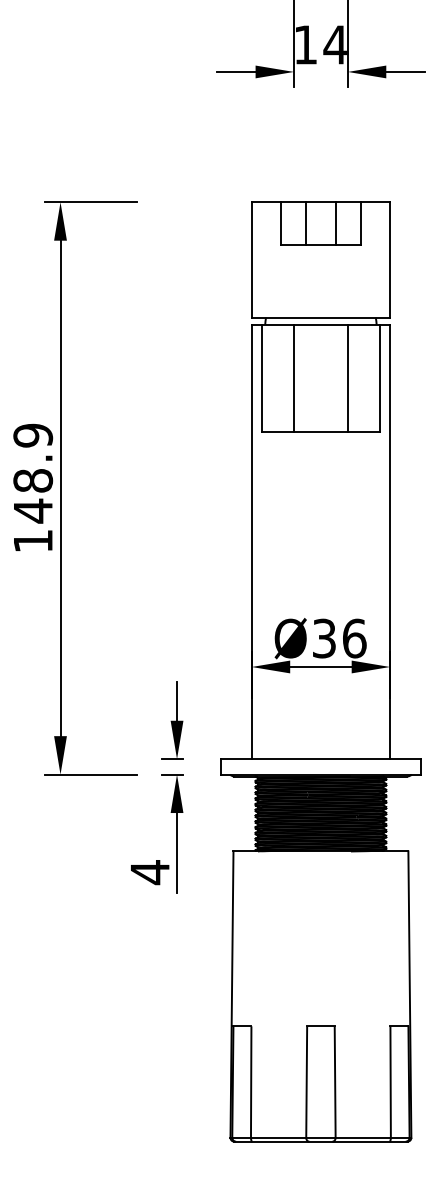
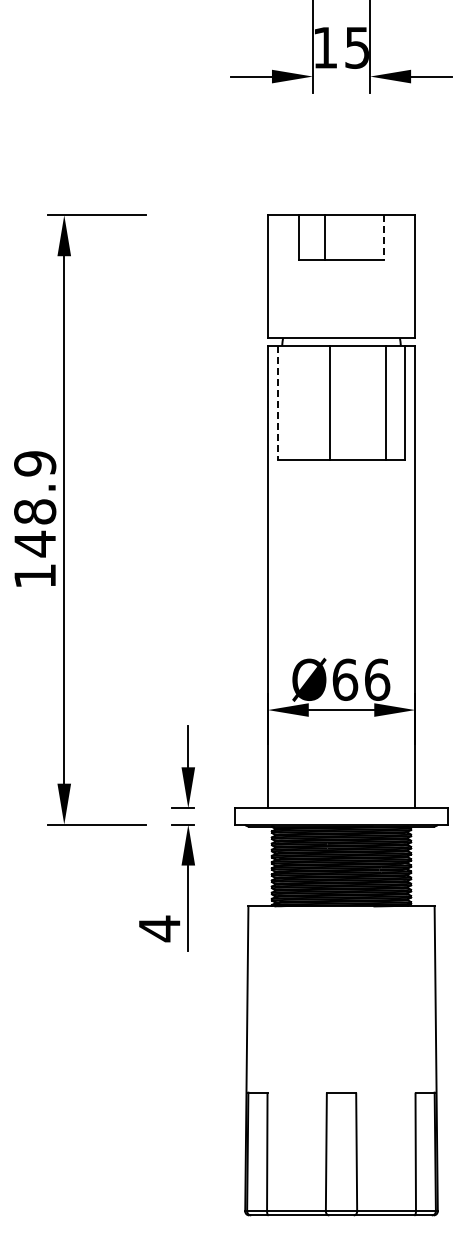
text: (335, 44) -> (356, 47), 14 -> 15
line: (335, 223) -> (357, 237), removed
line: (360, 223) -> (383, 237), solid -> dashed
line: (293, 378) -> (329, 402), moved
line: (348, 378) -> (386, 402), moved
line: (261, 379) -> (278, 403), solid -> dashed
text: (324, 638) -> (345, 679), Ø36 -> Ø66

